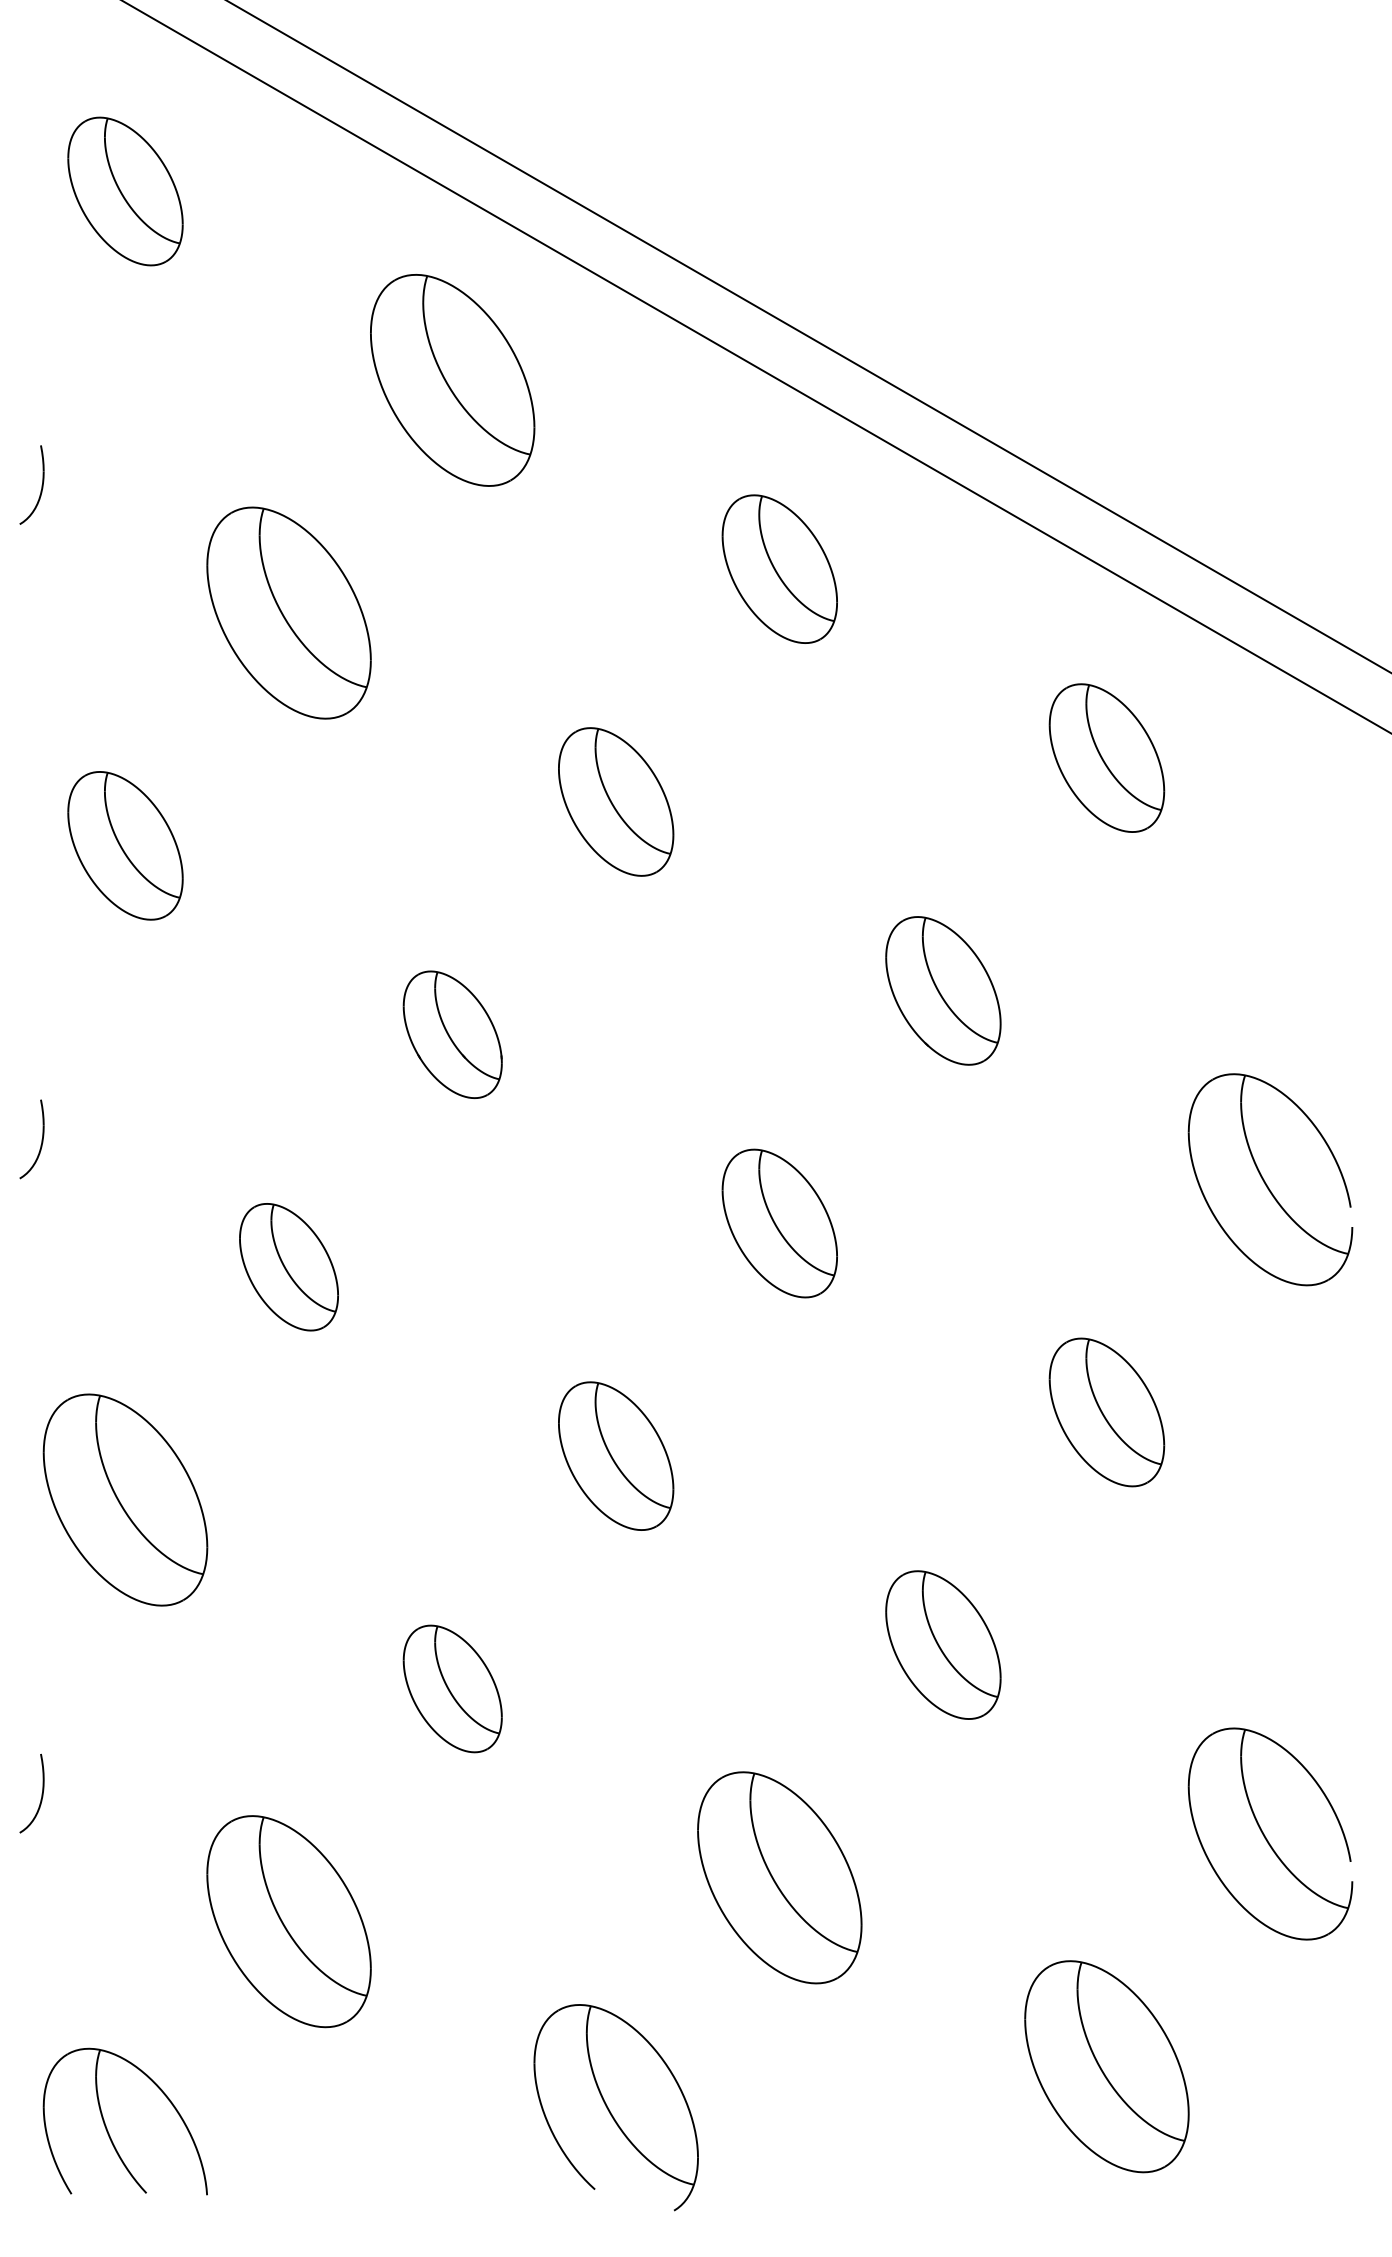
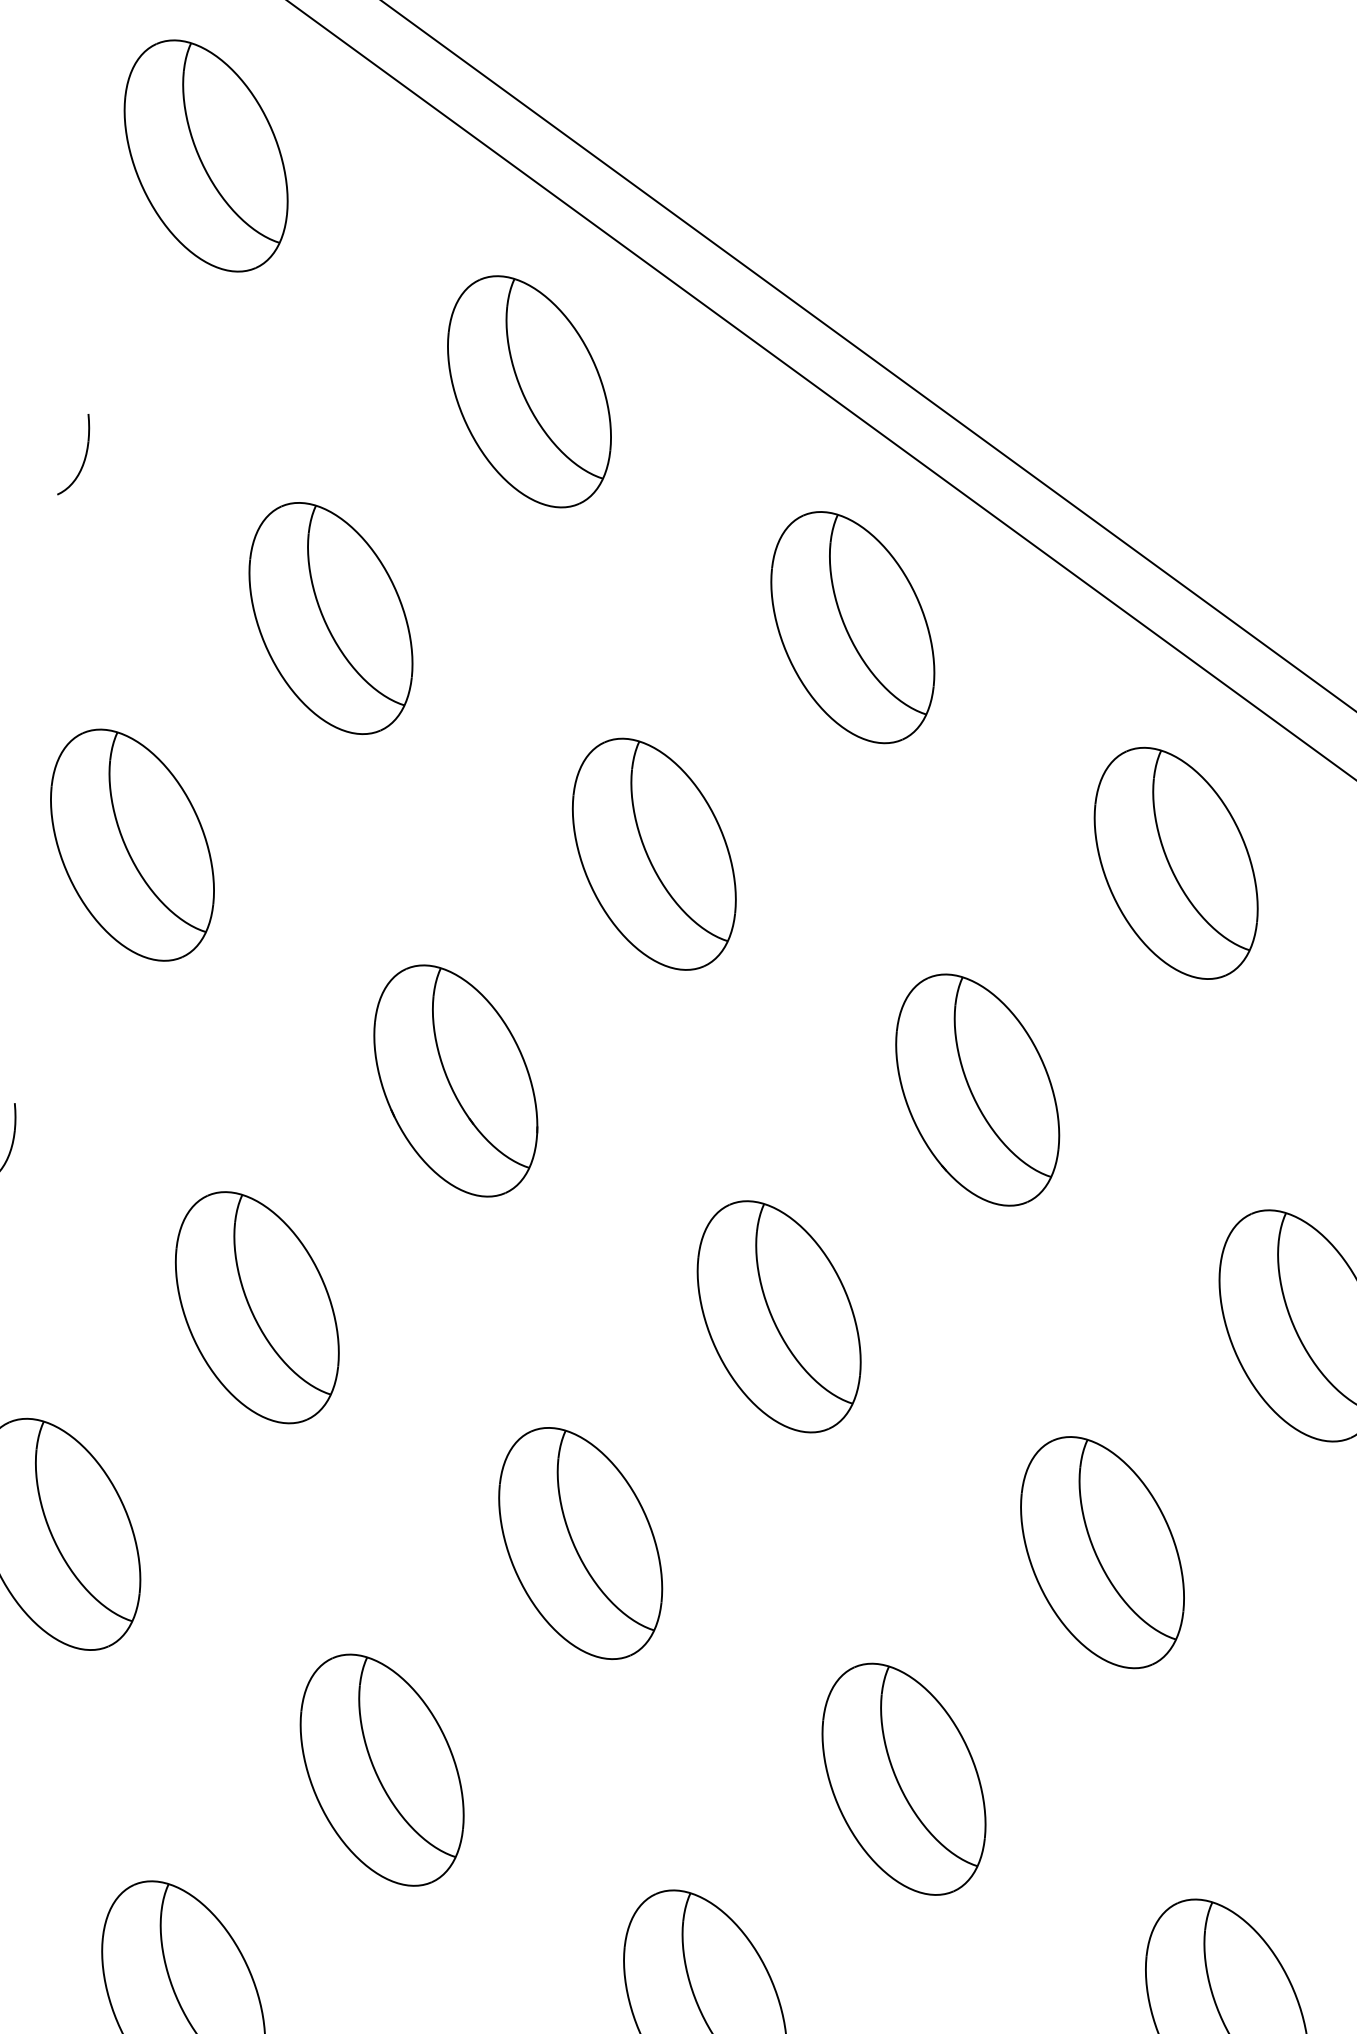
part: (125, 191) -> (206, 155), size x1.43
part: (779, 568) -> (852, 626), size x1.43
part: (1106, 757) -> (1175, 862), size x1.43
part: (615, 801) -> (653, 853), size x1.43
part: (125, 845) -> (132, 844), size x1.43
part: (943, 990) -> (977, 1089), size x1.43
part: (452, 1034) -> (455, 1080), size x1.67
part: (779, 1223) -> (778, 1316), size x1.43
part: (288, 1266) -> (256, 1306), size x1.67
part: (1106, 1412) -> (1102, 1552), size x1.43
part: (615, 1455) -> (580, 1542), size x1.43
part: (943, 1644) -> (904, 1778), size x1.43
part: (452, 1688) -> (382, 1769), size x1.67

